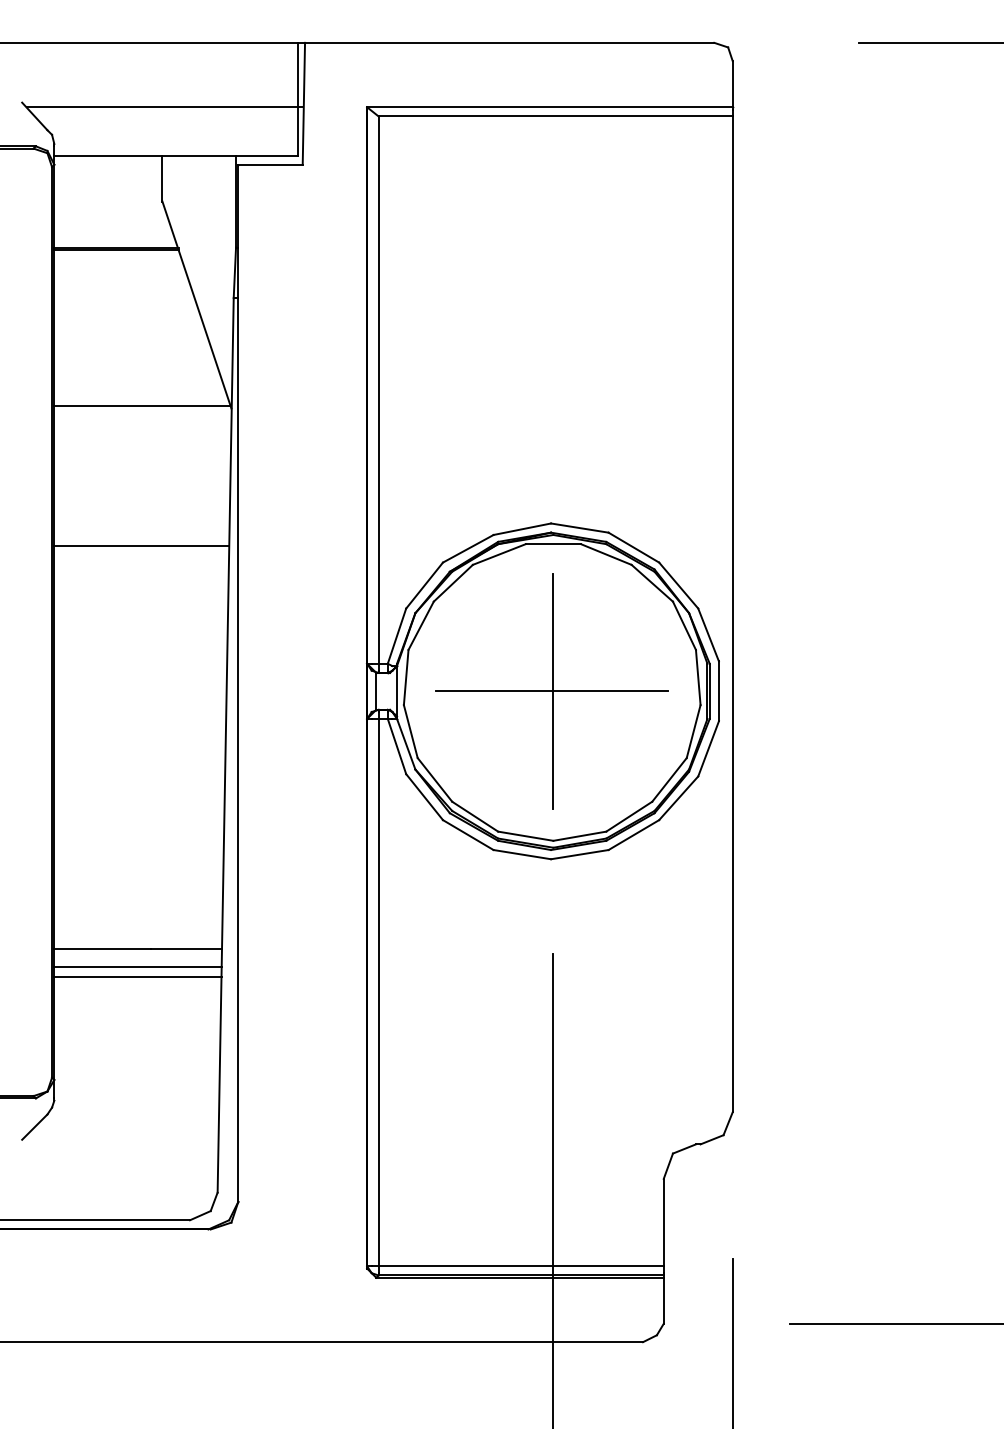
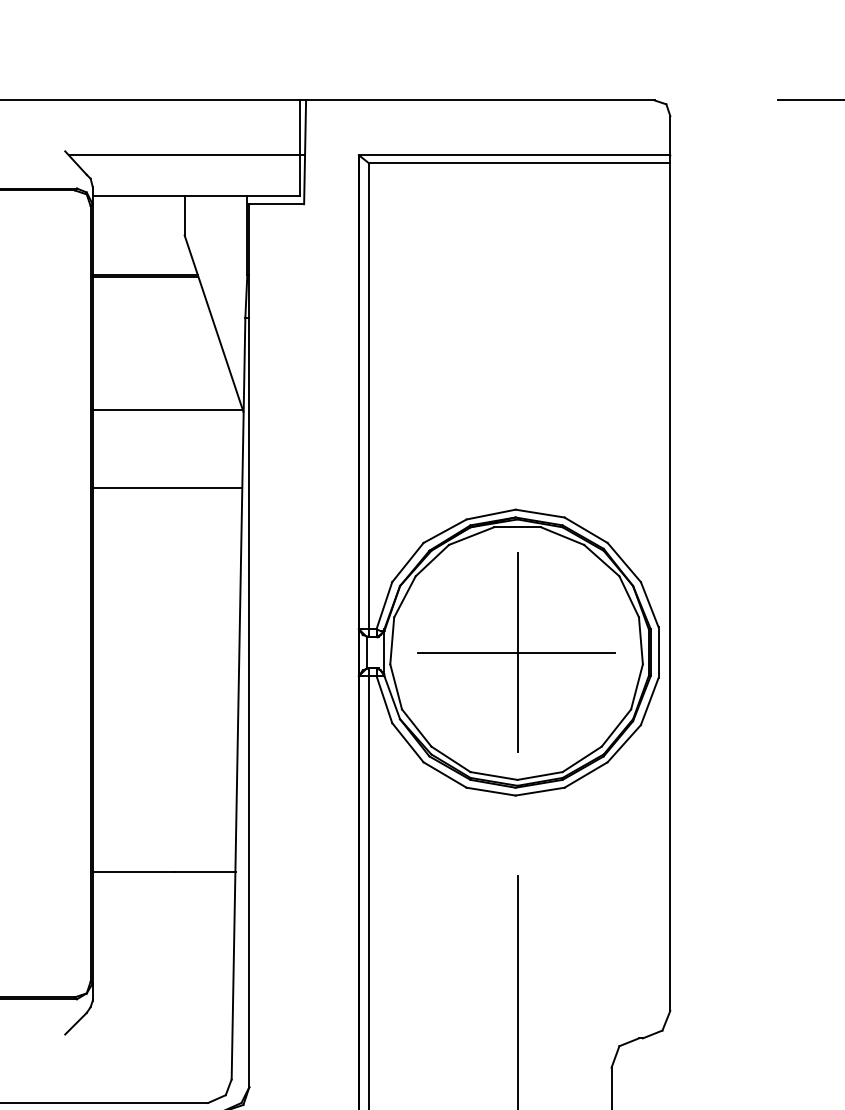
line: (141, 546) -> (166, 487), moved
line: (138, 967) -> (164, 887), removed
line: (138, 976) -> (164, 895), removed

